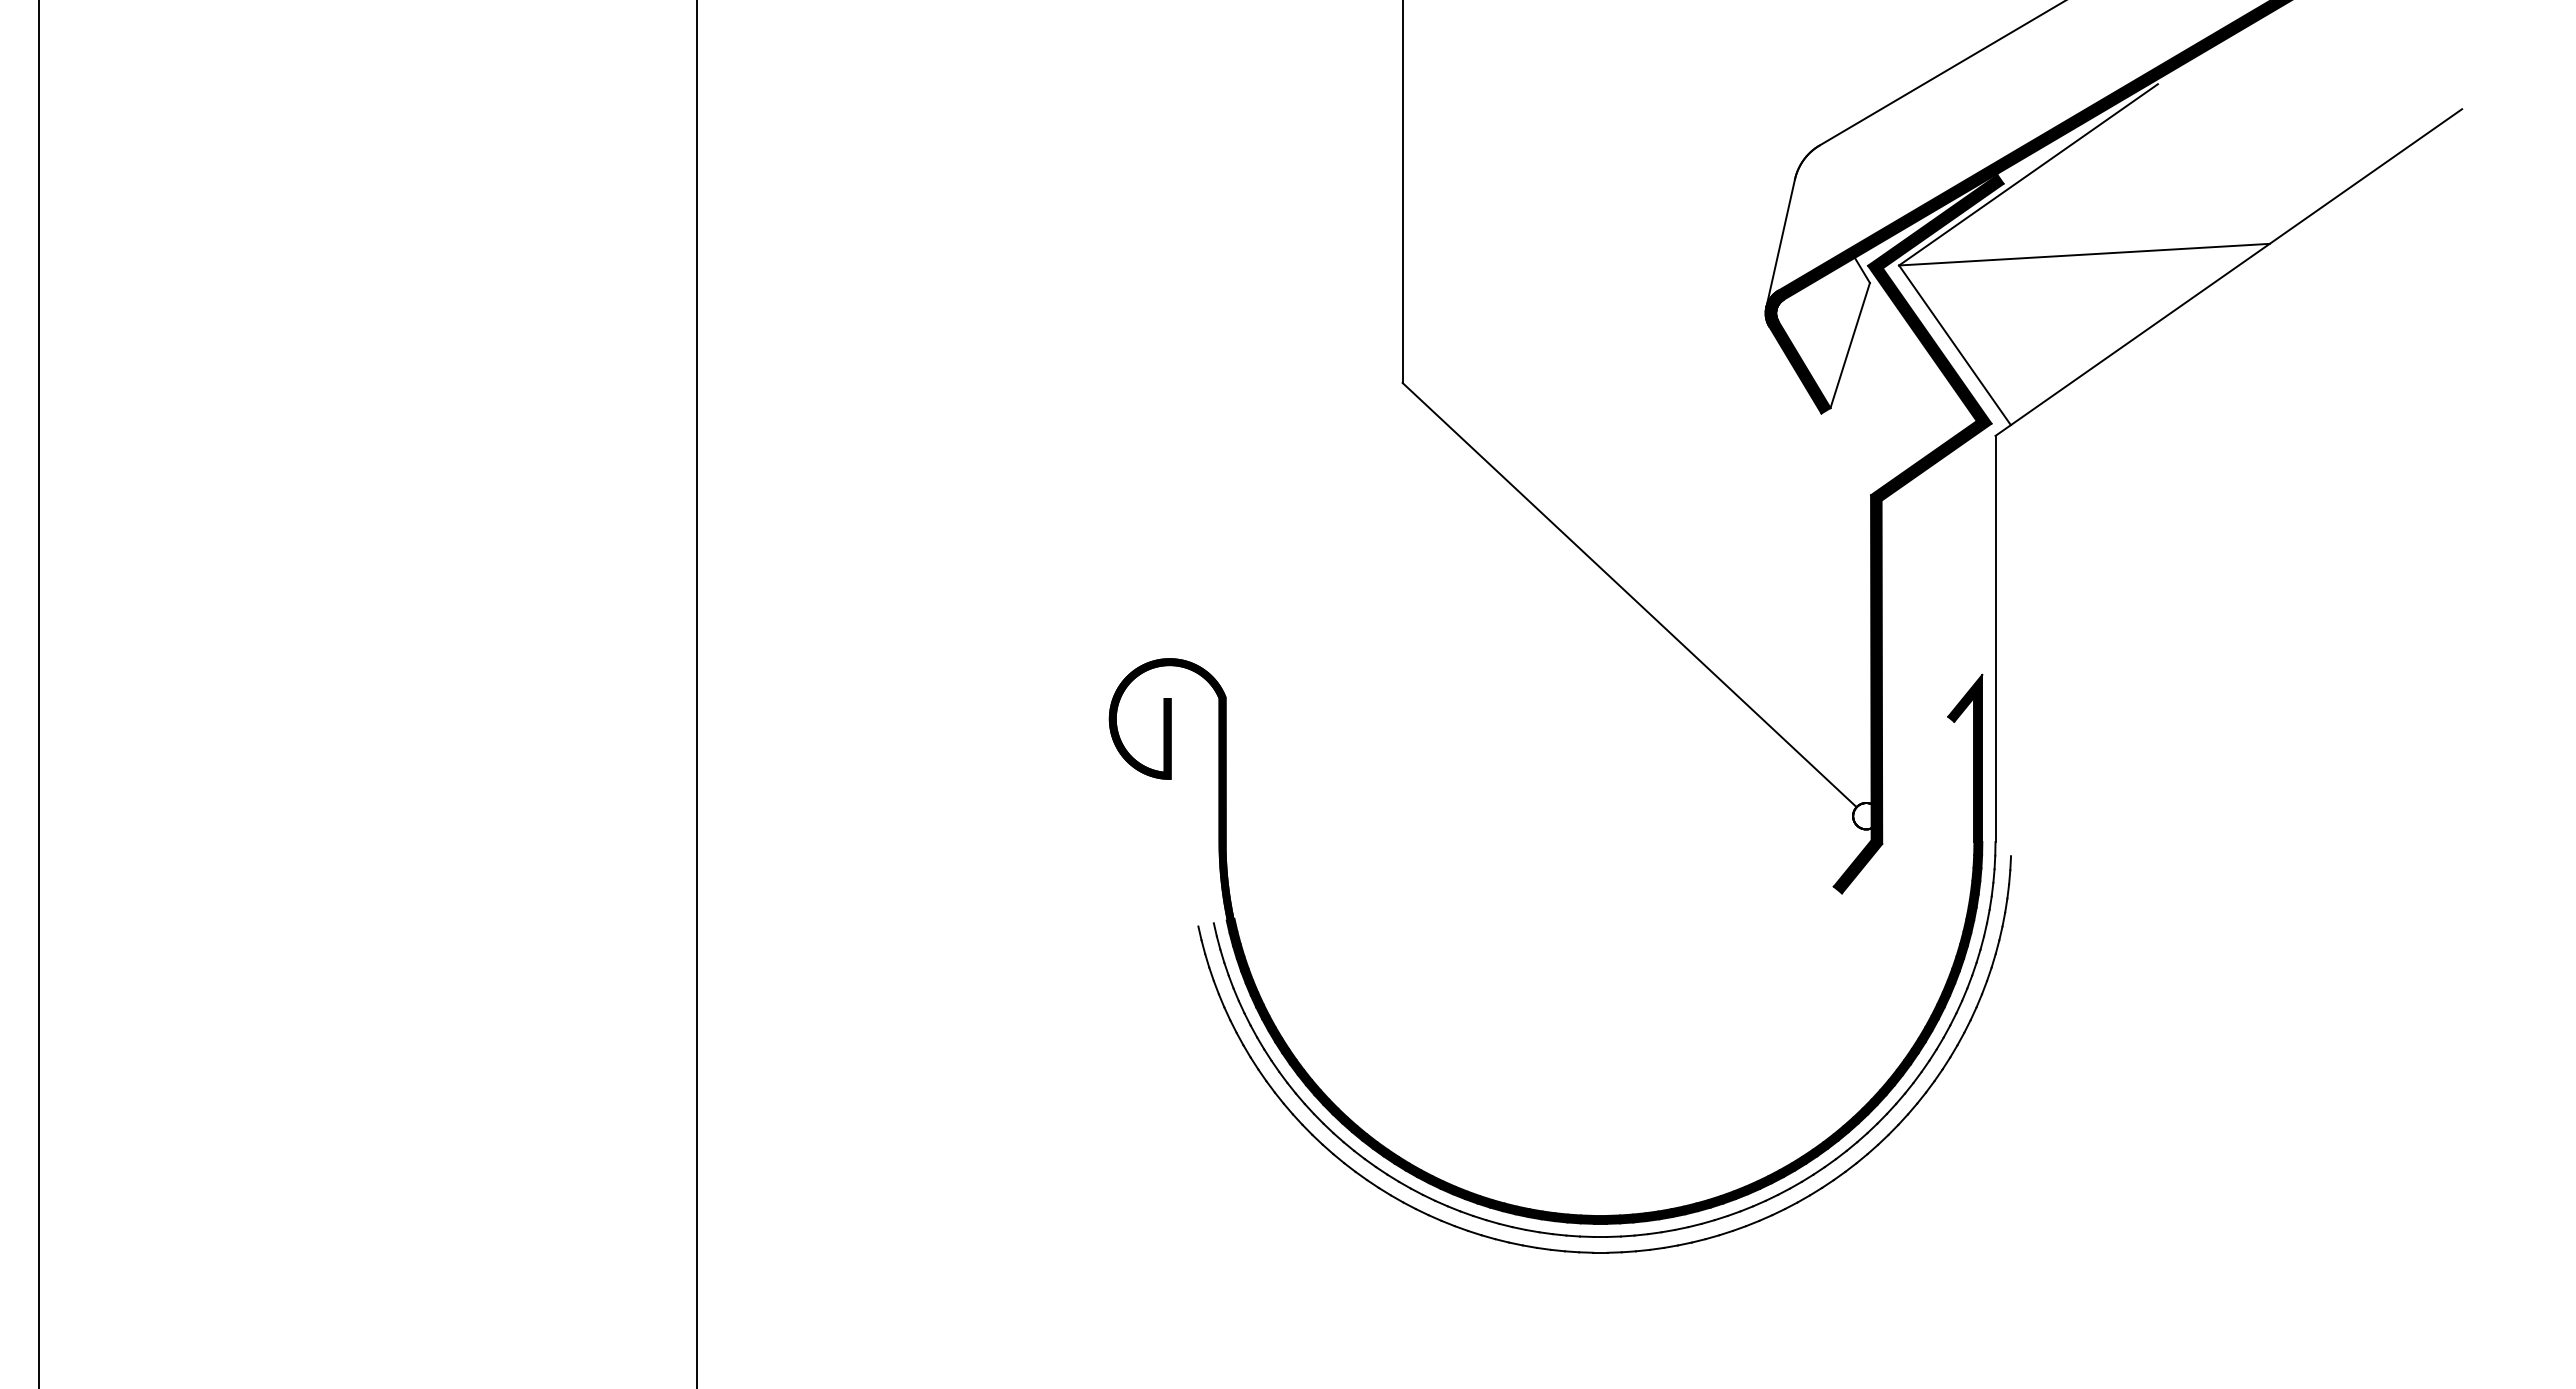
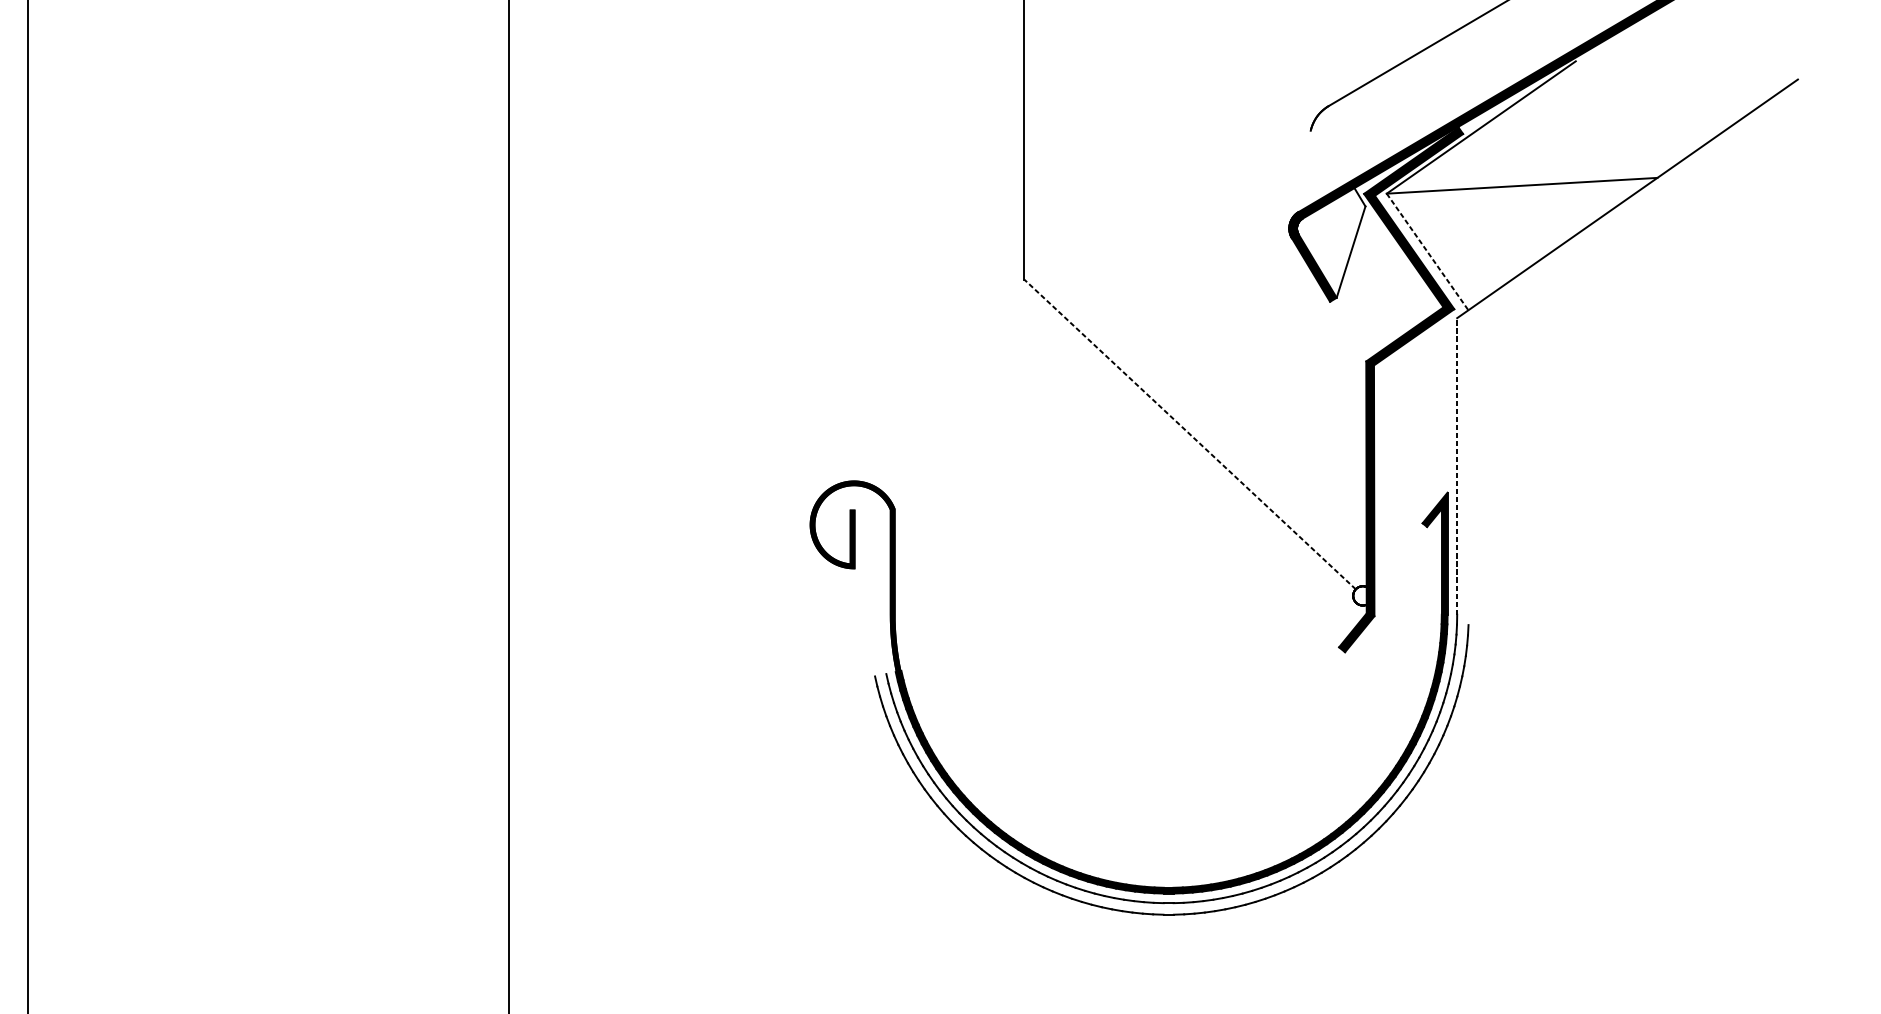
line: (1780, 242) -> (1300, 176), removed
line: (1955, 345) -> (1427, 252), solid -> dashed
line: (1629, 595) -> (1189, 434), solid -> dashed
line: (1995, 638) -> (1457, 466), solid -> dashed

